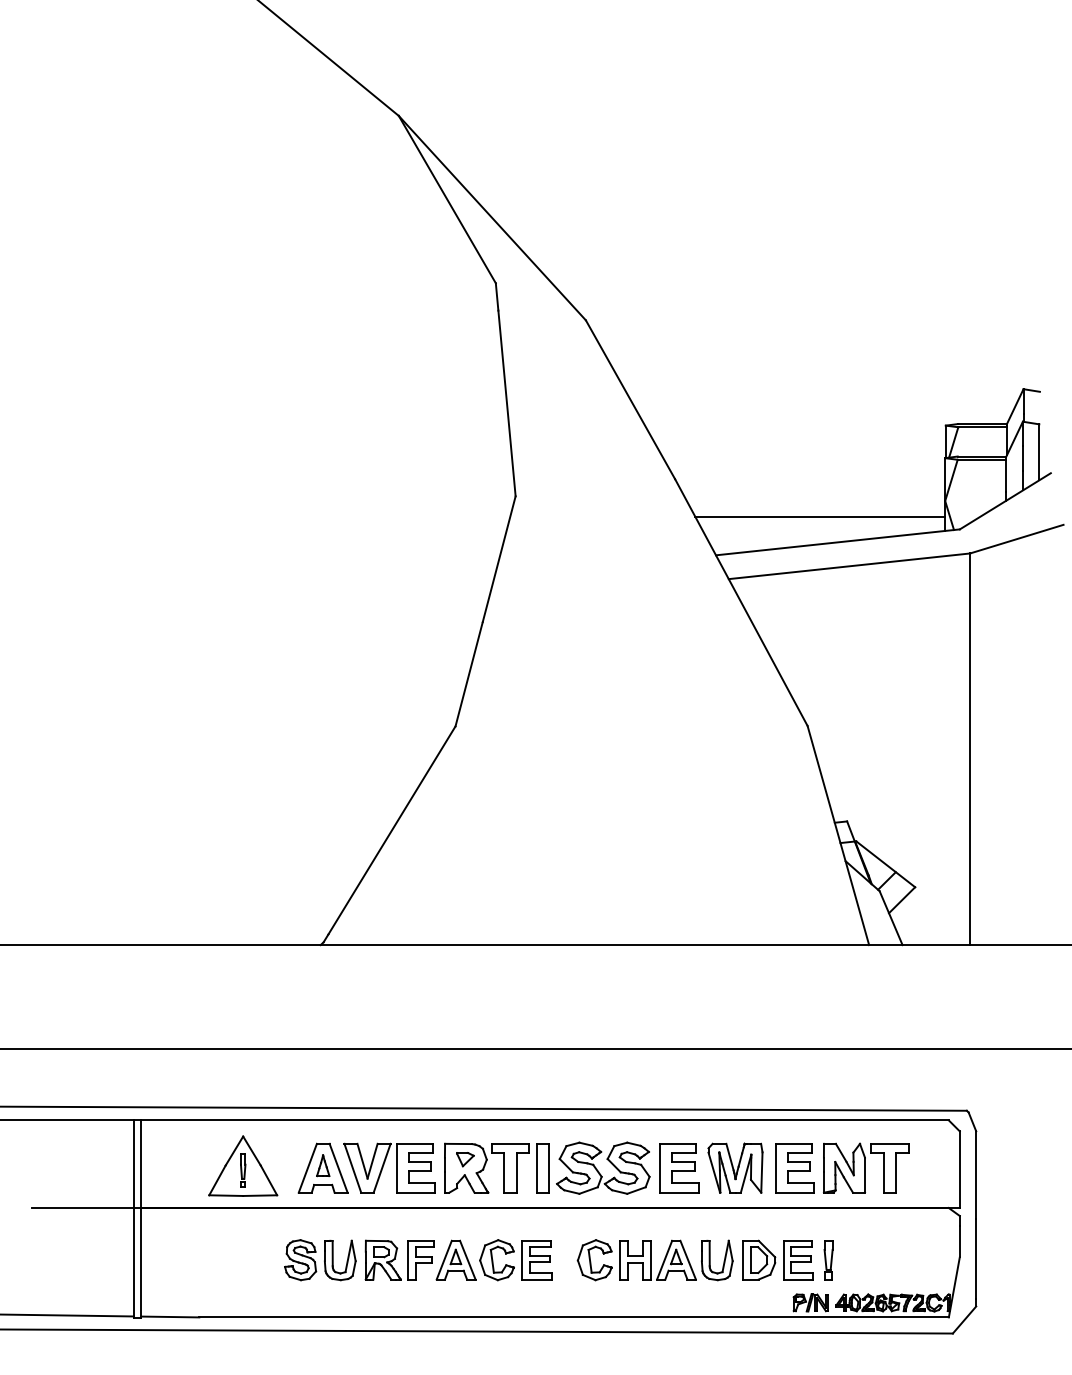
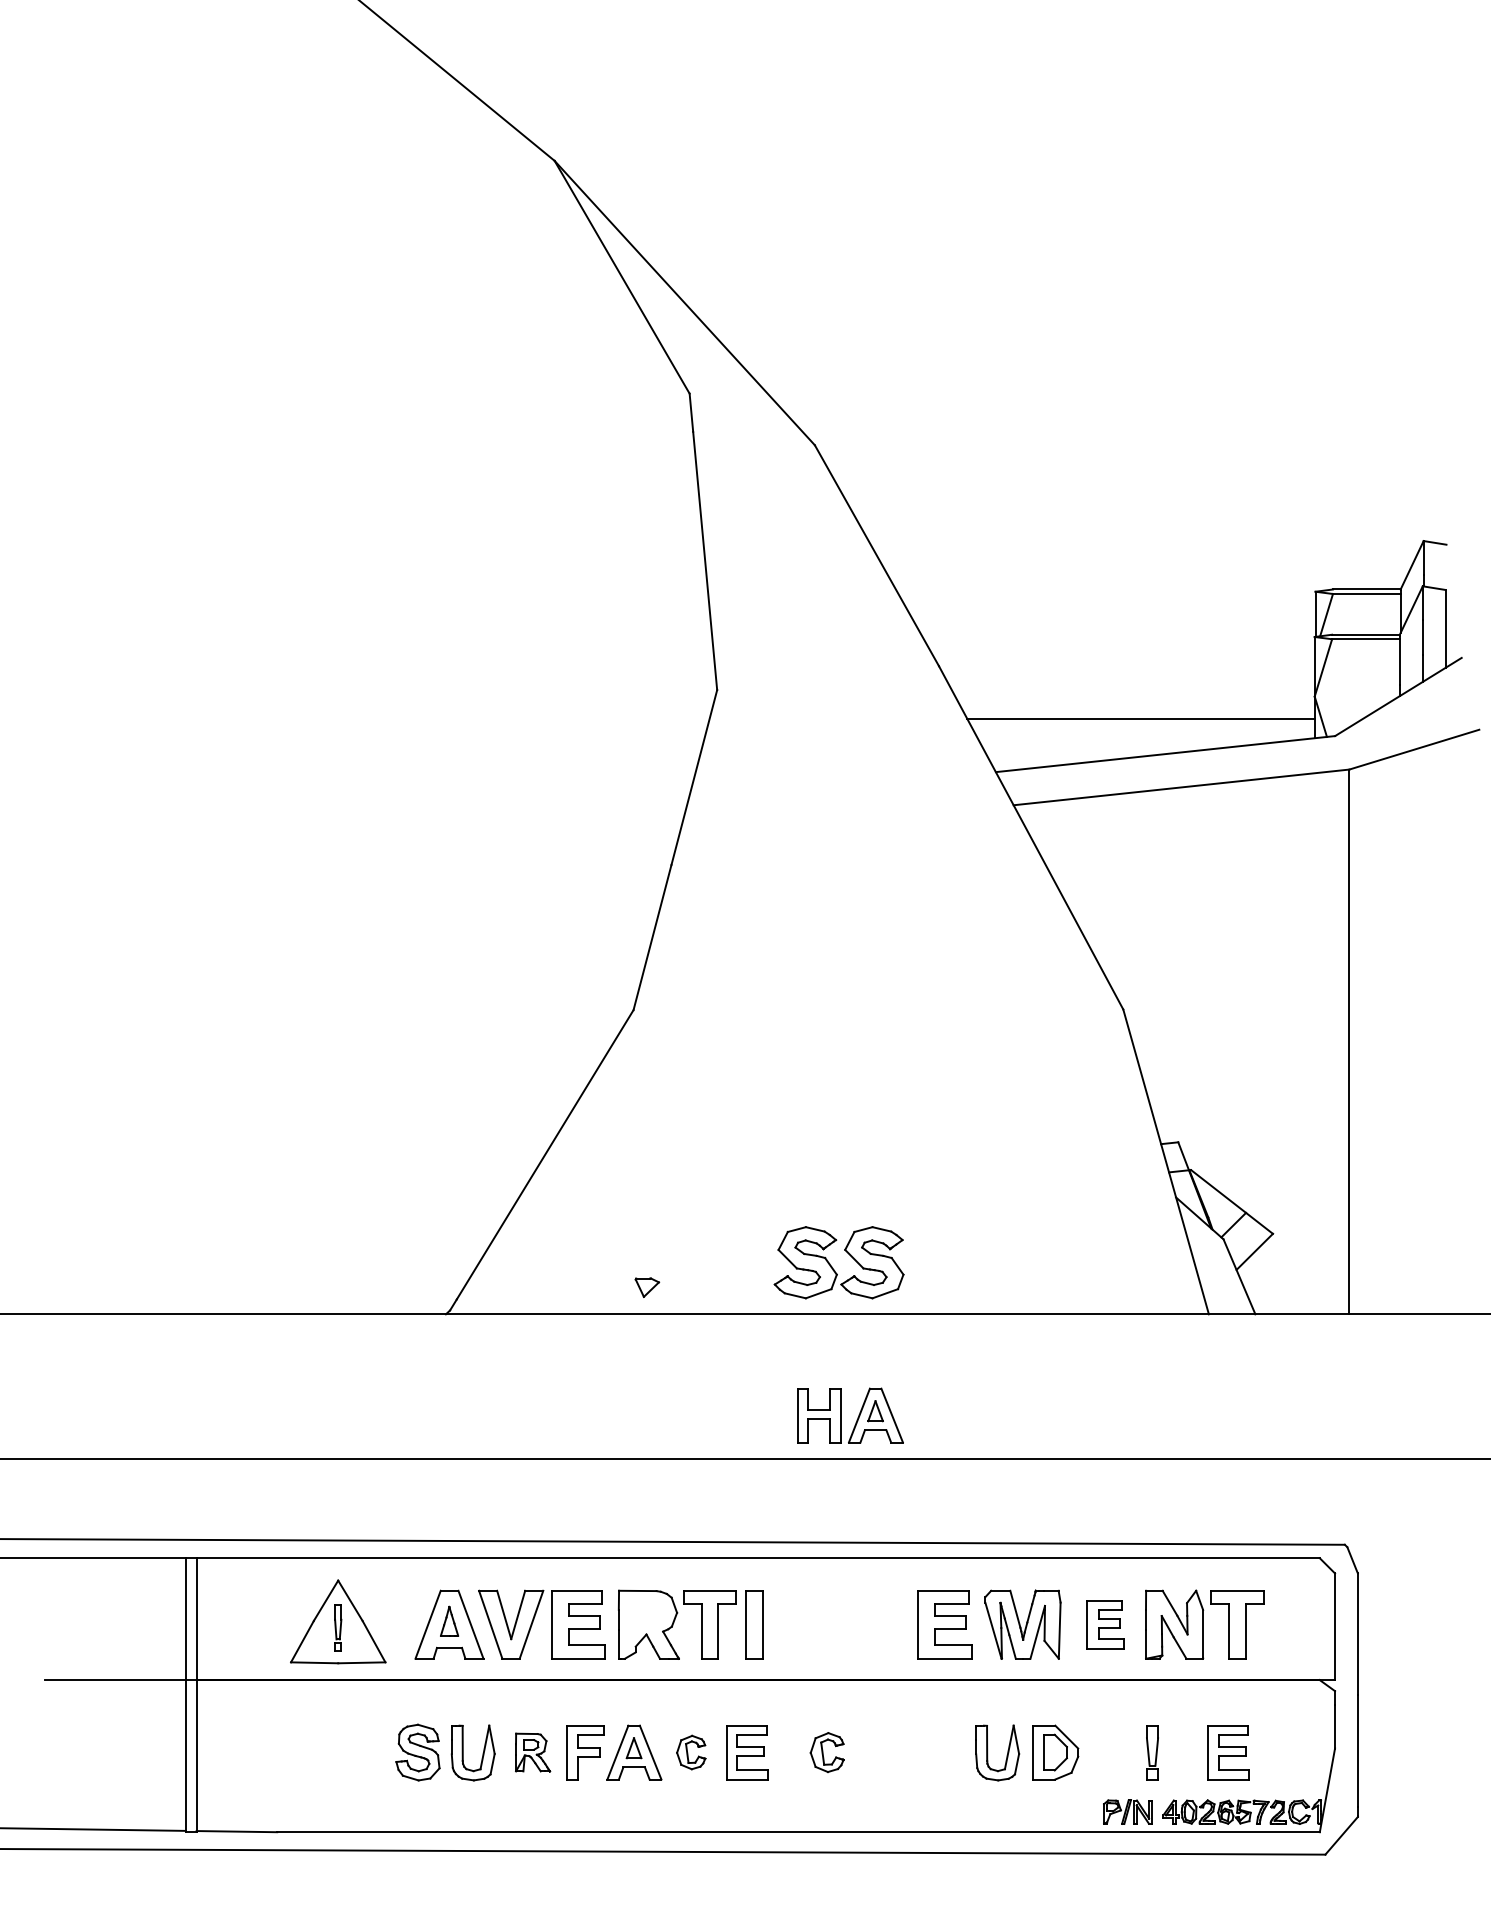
part: (465, 1159) -> (647, 1287), moved
part: (794, 1168) -> (1105, 1624), size x0.7
part: (598, 1170) -> (832, 1266), moved
part: (382, 1260) -> (532, 1752), size x0.7
part: (496, 1260) -> (690, 1752), size x0.6
part: (594, 1260) -> (826, 1752), size x0.7
part: (798, 1260) -> (1228, 1752), moved
part: (663, 1261) -> (857, 1417), moved

